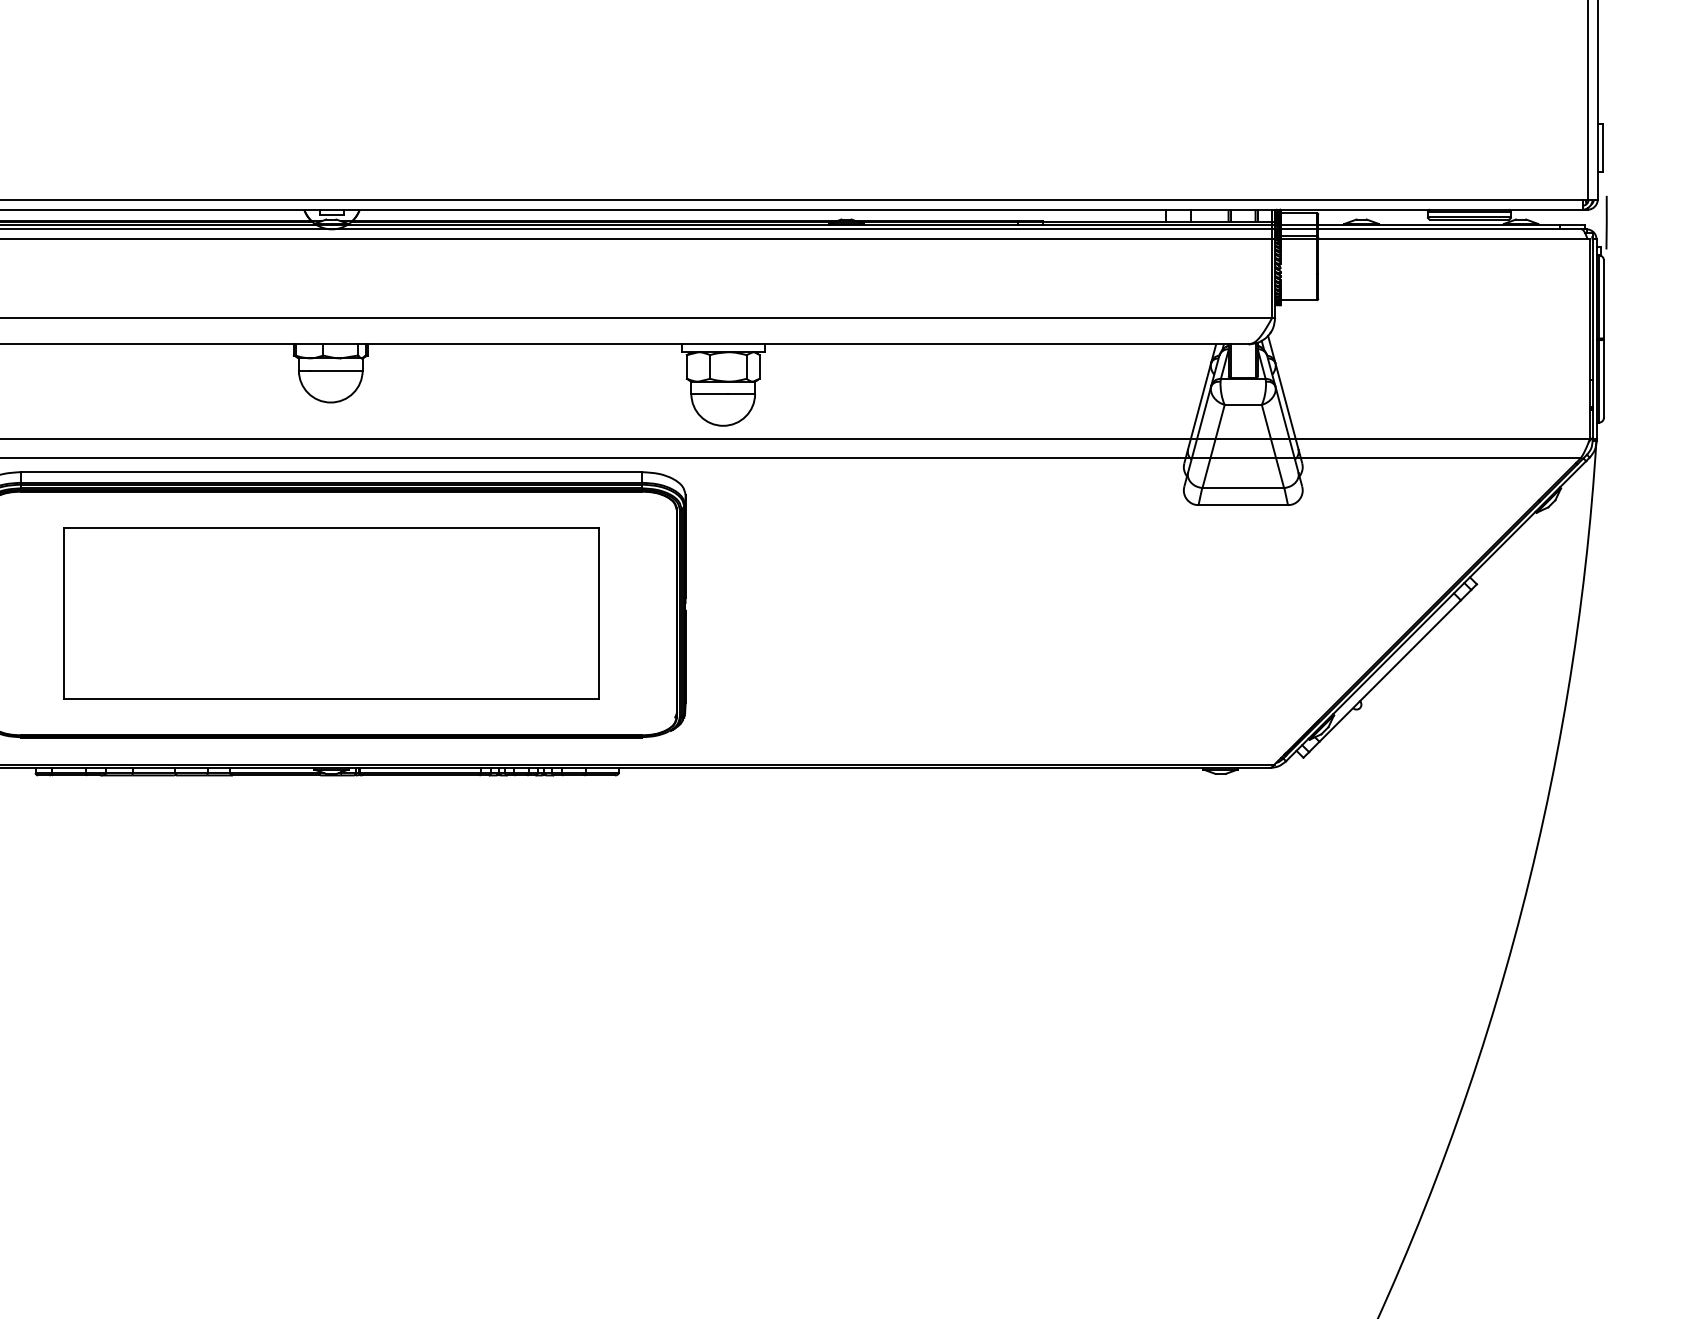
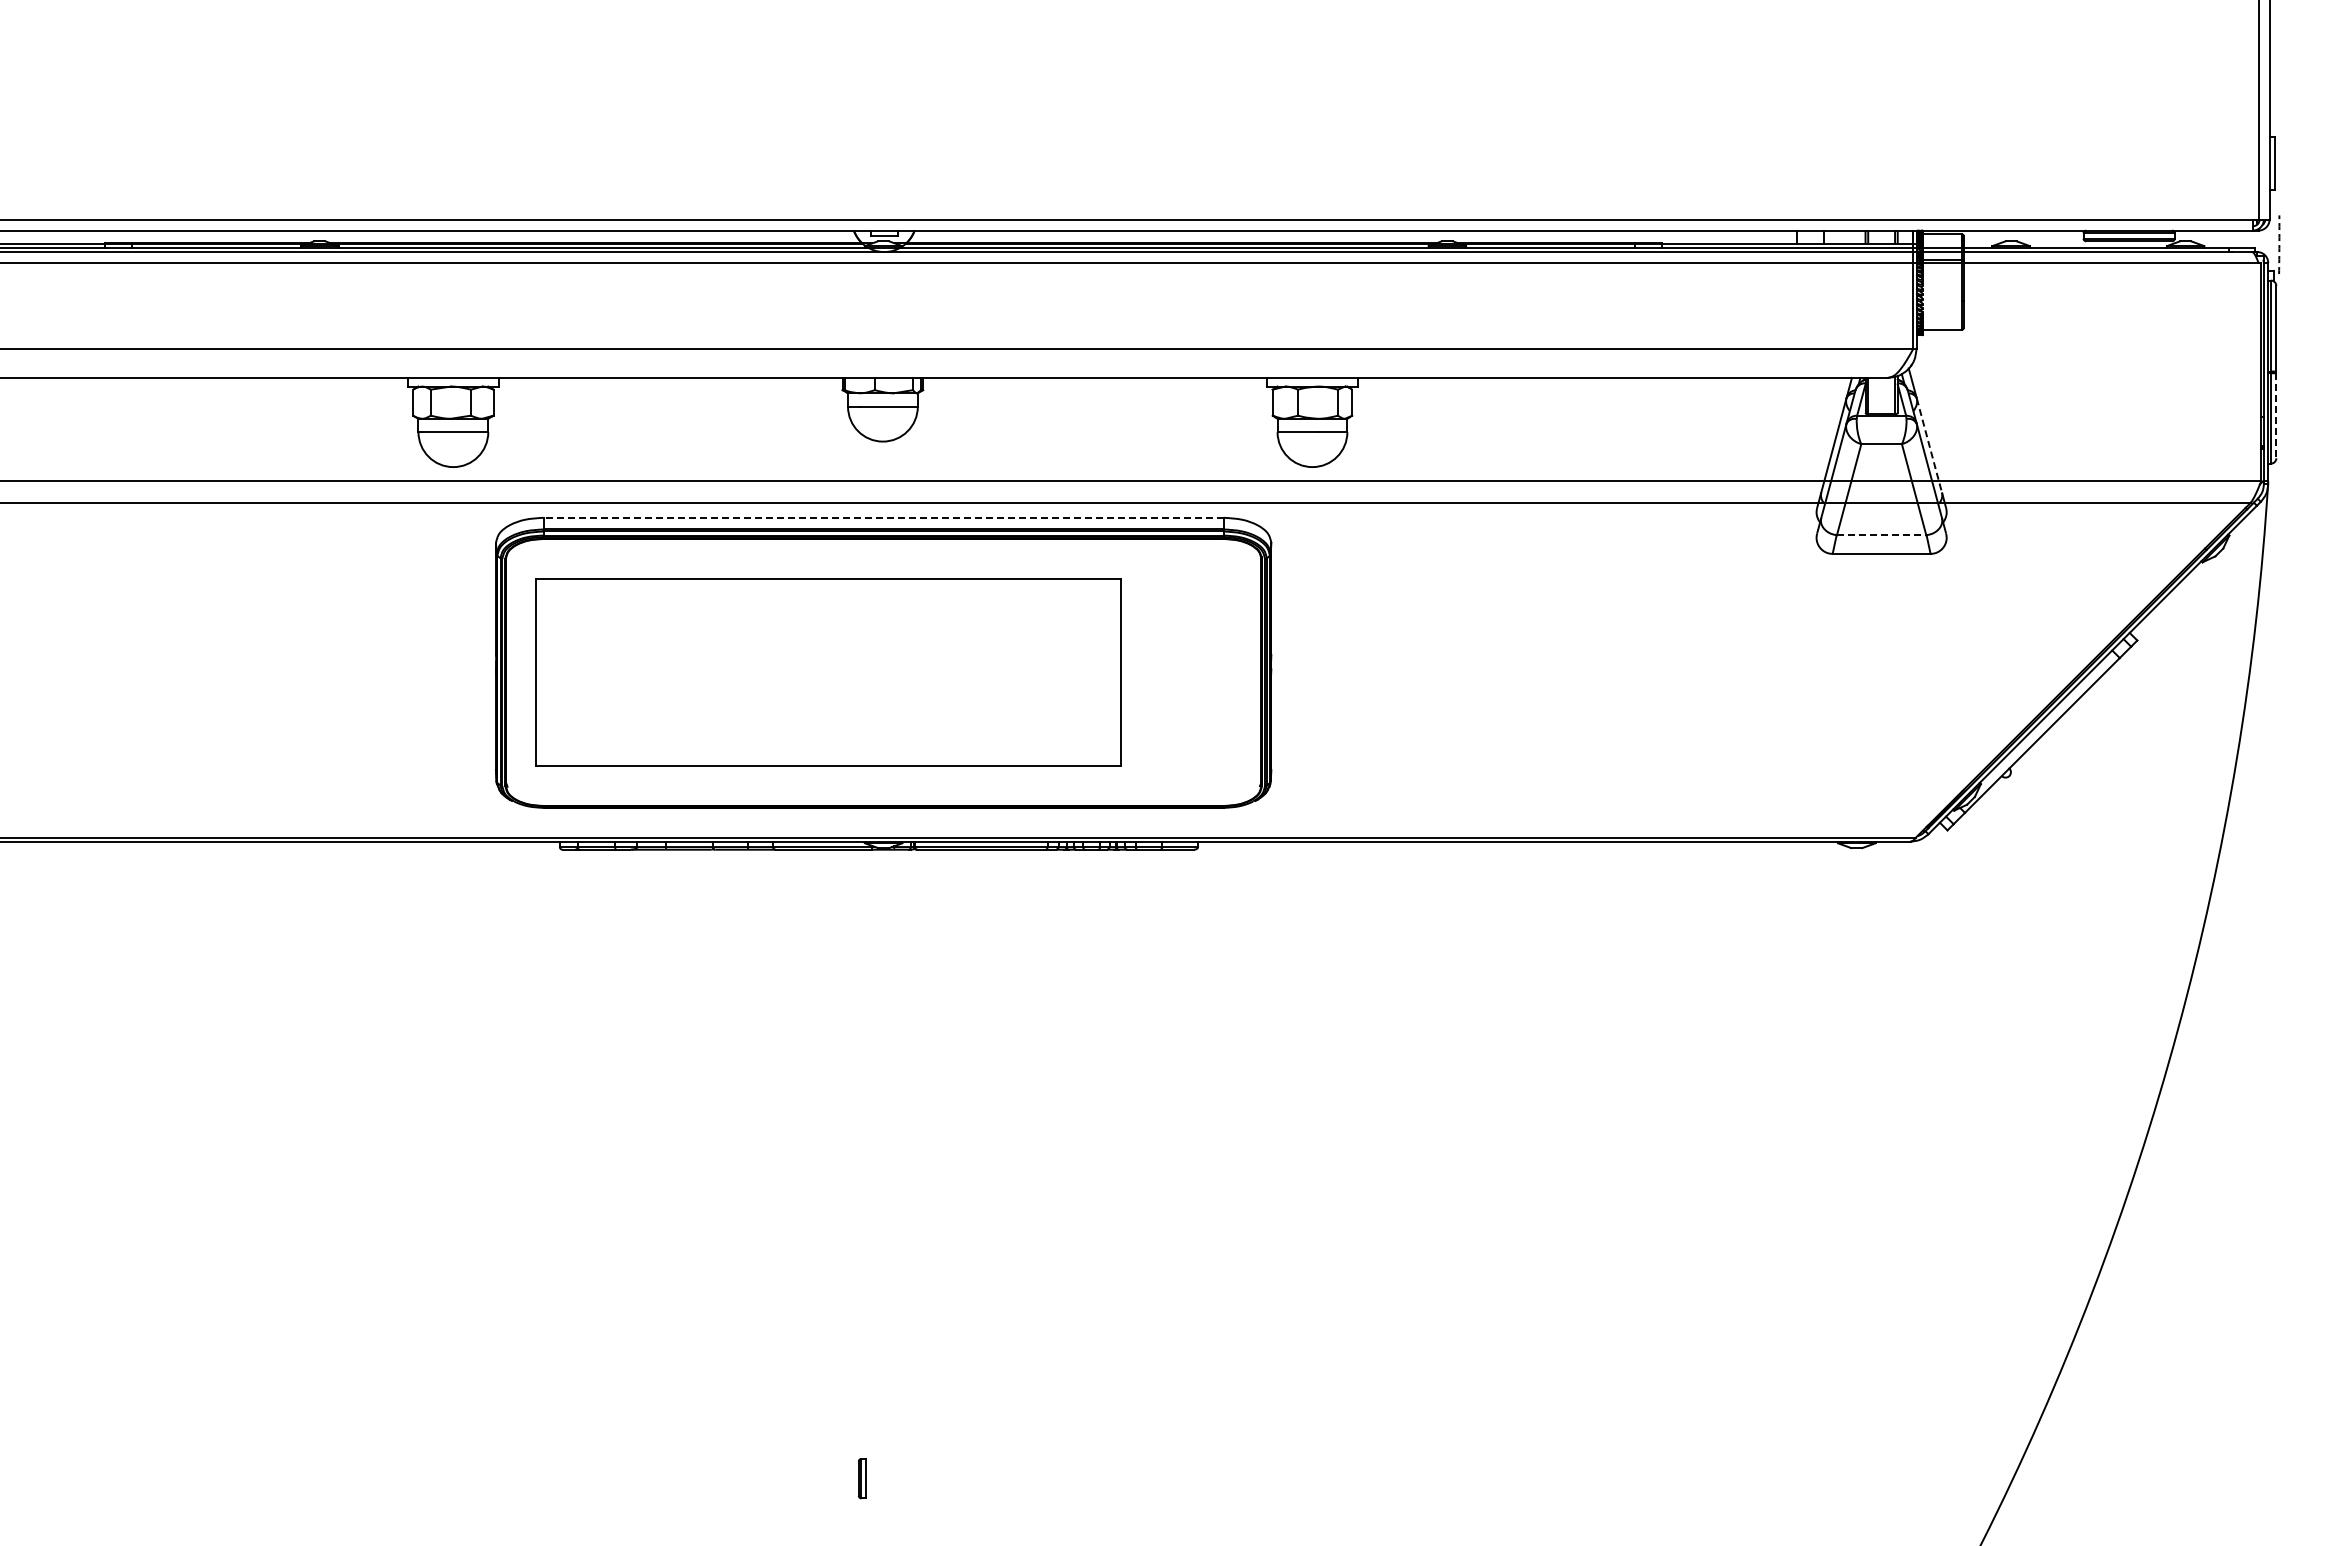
arc: (1606, 222) -> (2279, 244), solid -> dashed
line: (1604, 378) -> (2276, 415), solid -> dashed
line: (1287, 406) -> (1929, 445), solid -> dashed
line: (331, 471) -> (883, 517), solid -> dashed
line: (1243, 488) -> (1881, 535), solid -> dashed
part: (331, 613) -> (828, 672), moved

